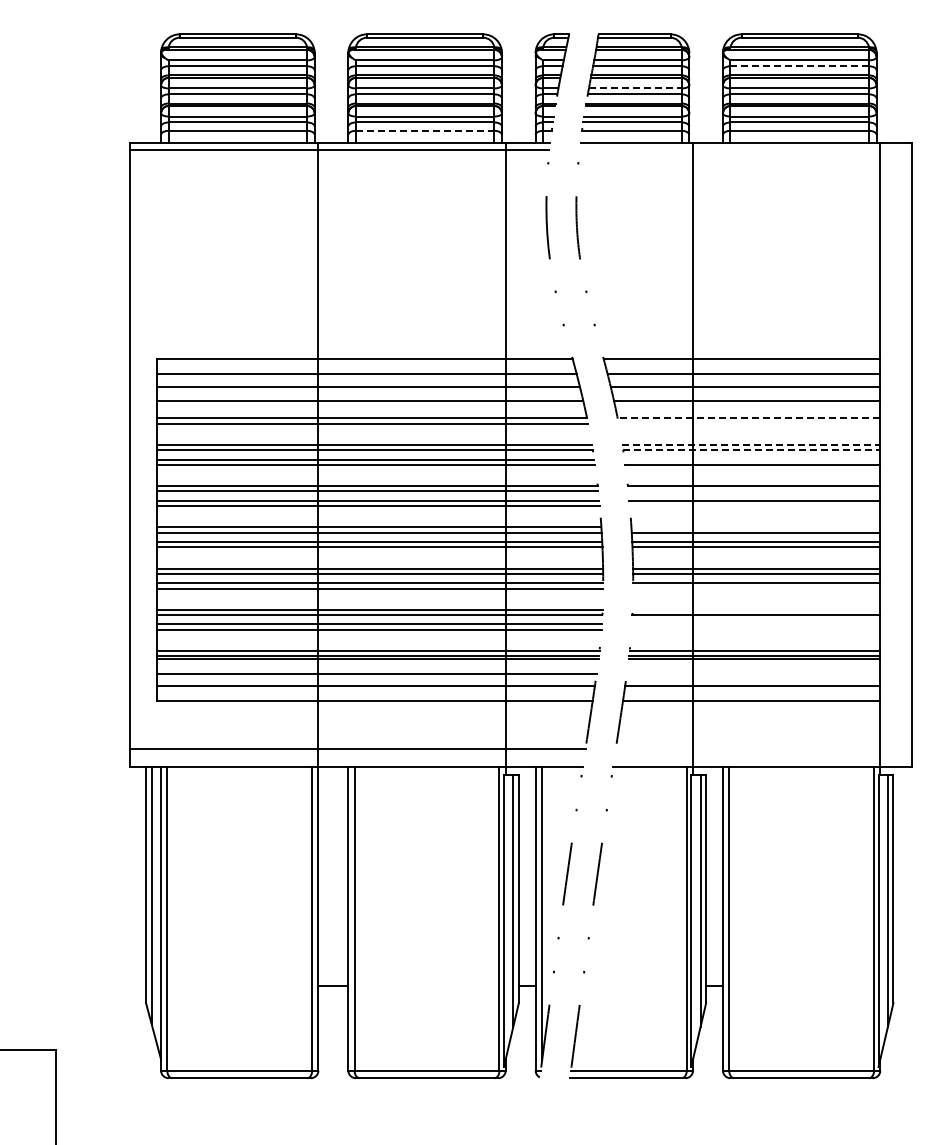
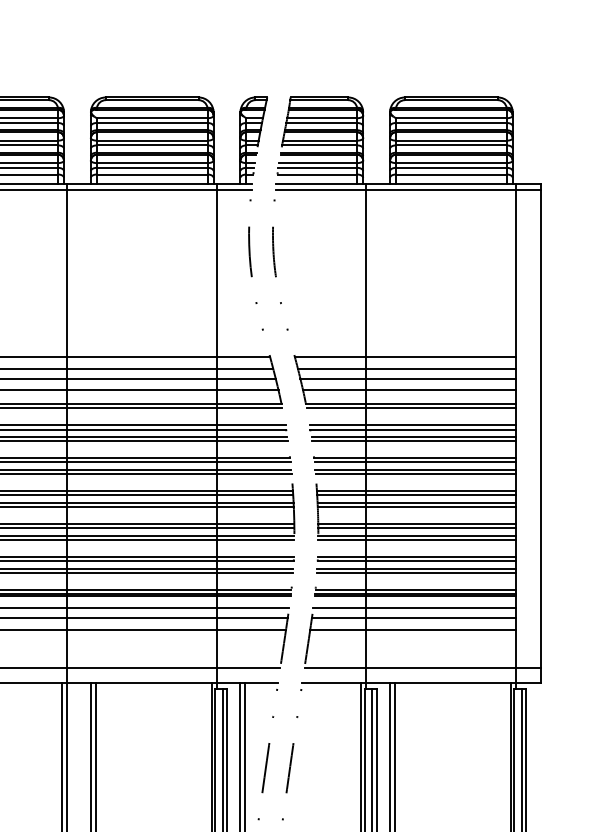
line: (799, 66) -> (451, 123), dashed -> solid
line: (635, 88) -> (320, 140), dashed -> solid
line: (425, 130) -> (152, 174), dashed -> solid
line: (745, 150) -> (408, 190), added
line: (748, 418) -> (410, 404), dashed -> solid
line: (749, 423) -> (411, 408), added
line: (751, 444) -> (412, 425), dashed -> solid
line: (751, 450) -> (412, 429), dashed -> solid
line: (752, 459) -> (413, 436), added
line: (754, 491) -> (415, 462), added
line: (754, 506) -> (415, 474), added
line: (755, 527) -> (416, 491), added
line: (756, 588) -> (416, 540), added
line: (756, 609) -> (416, 556), added
line: (755, 624) -> (416, 568), added
line: (755, 629) -> (416, 572), added
line: (753, 673) -> (414, 607), added
line: (763, 748) -> (422, 667), added

